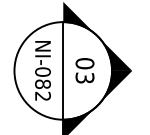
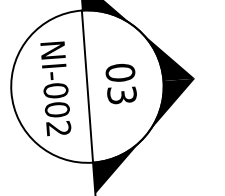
text: (42, 84) -> (56, 110), NI-082 -> NI-002

